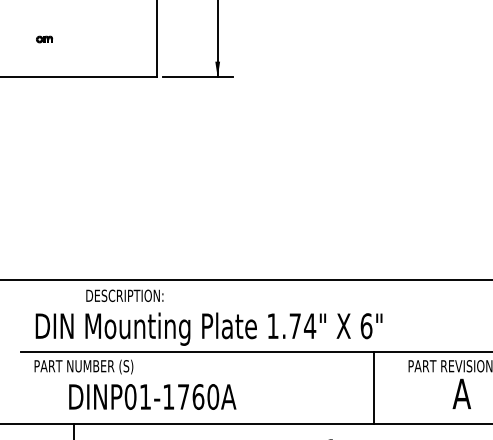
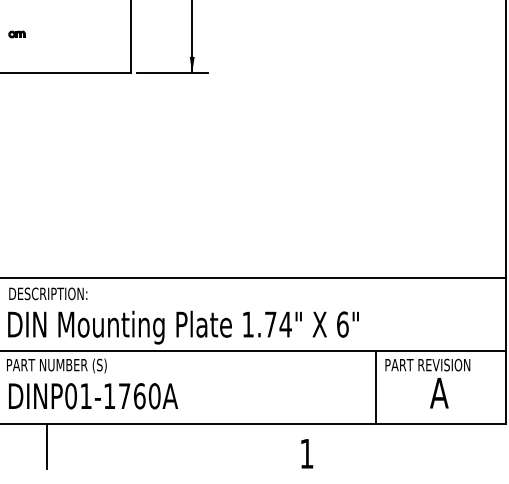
text: (125, 295) -> (48, 293), moved
line: (374, 388) -> (376, 387), moved
text: (152, 397) -> (93, 396), moved

